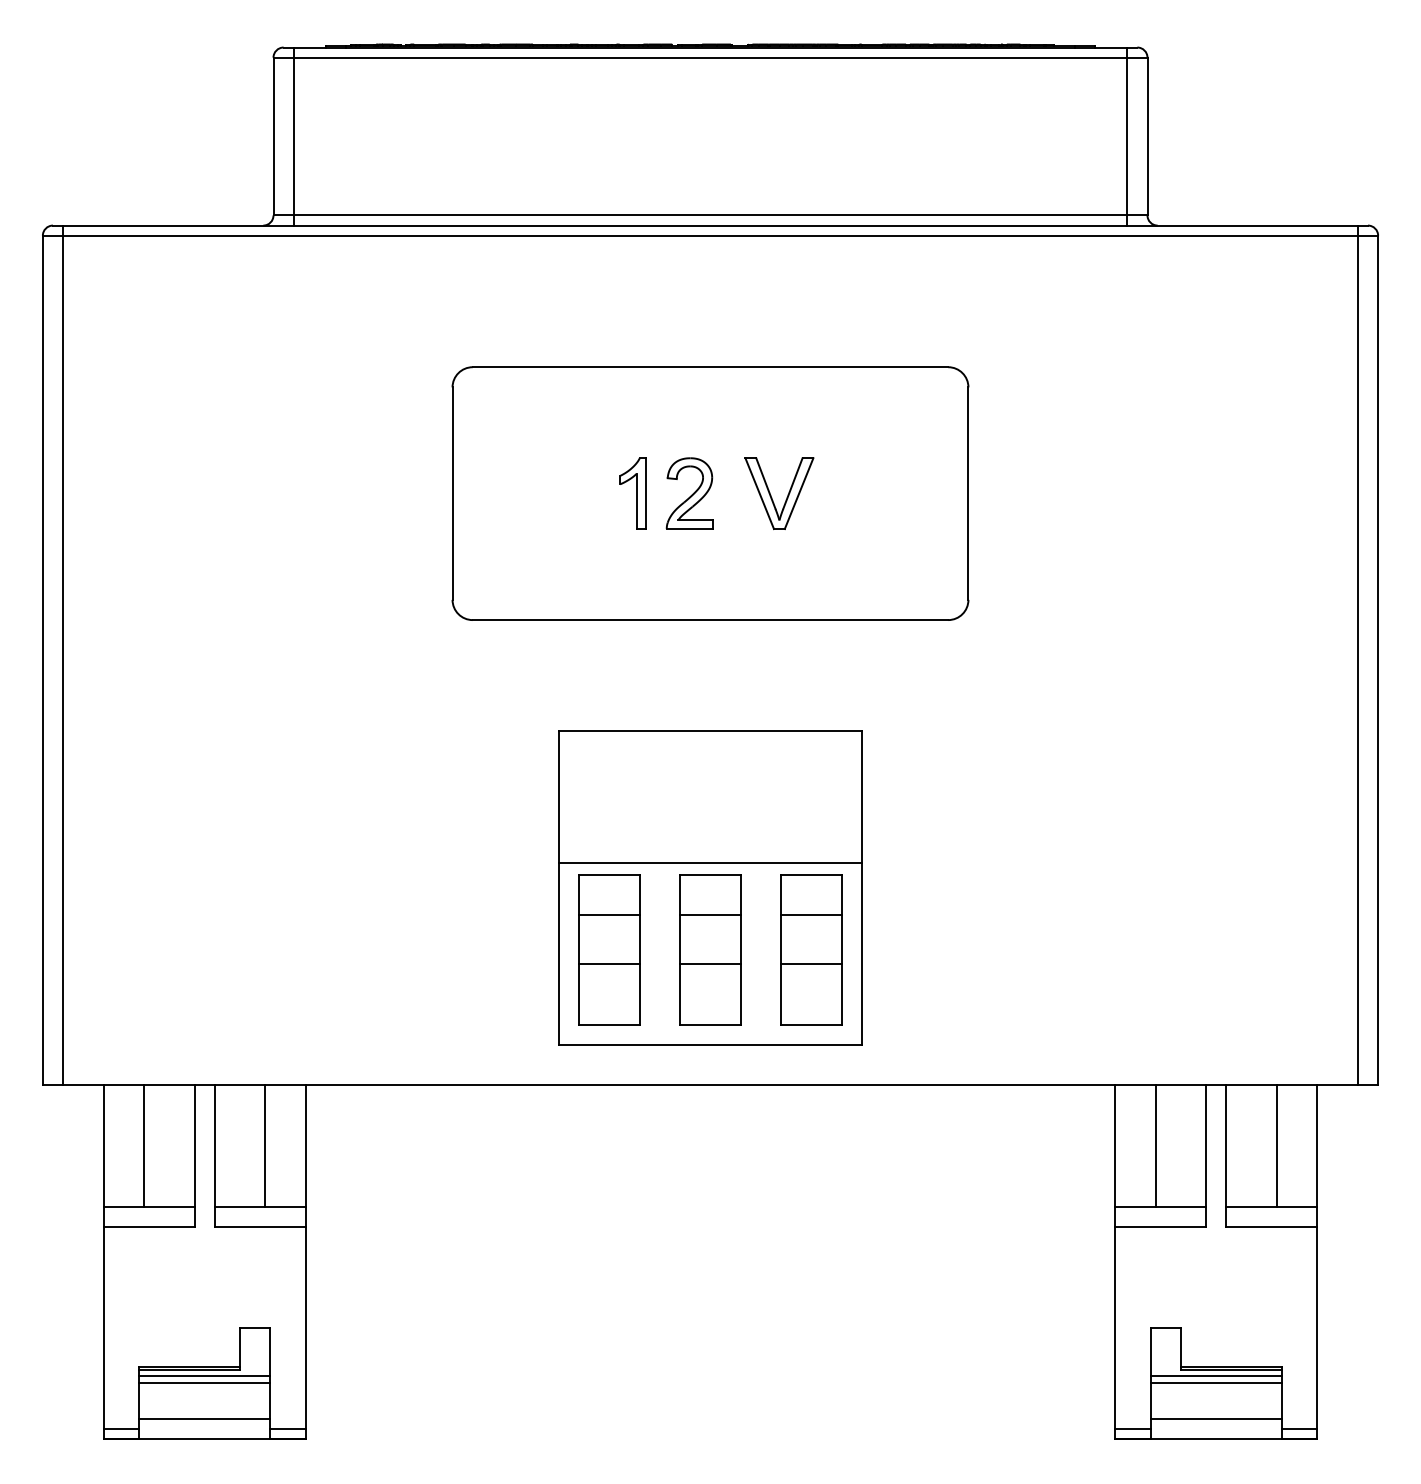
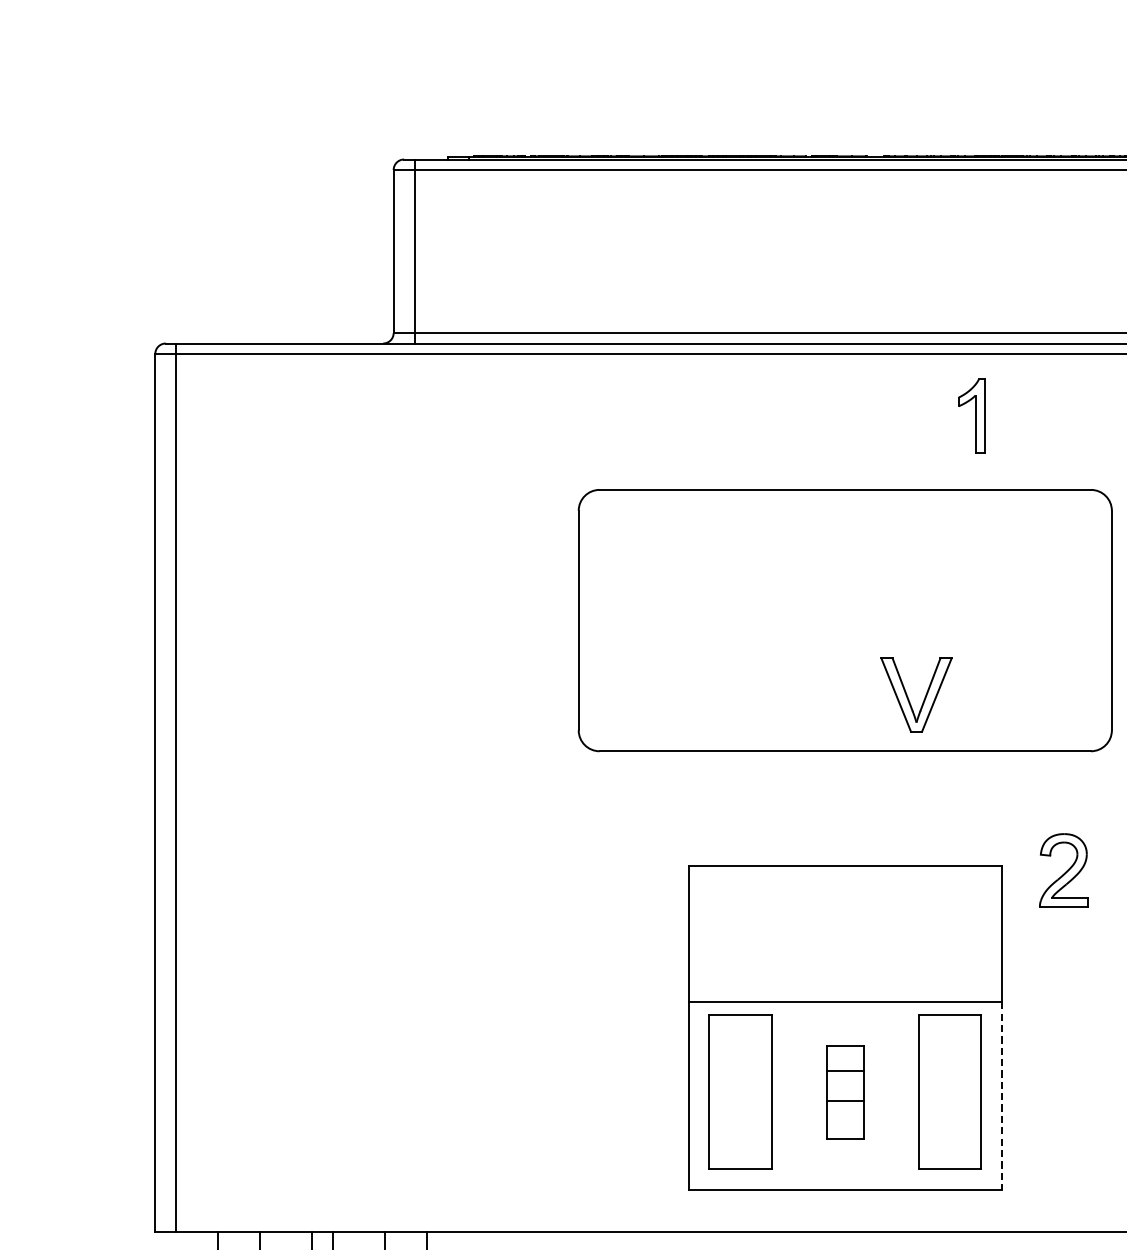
part: (632, 493) -> (971, 415), moved
part: (689, 493) -> (1063, 870), moved
part: (787, 494) -> (924, 695), moved
line: (608, 915) -> (739, 1056), removed
line: (811, 915) -> (949, 1056), removed
part: (710, 949) -> (845, 1091), size x0.6
line: (862, 954) -> (1002, 1096), solid -> dashed
line: (608, 964) -> (739, 1107), removed
line: (811, 964) -> (949, 1107), removed

